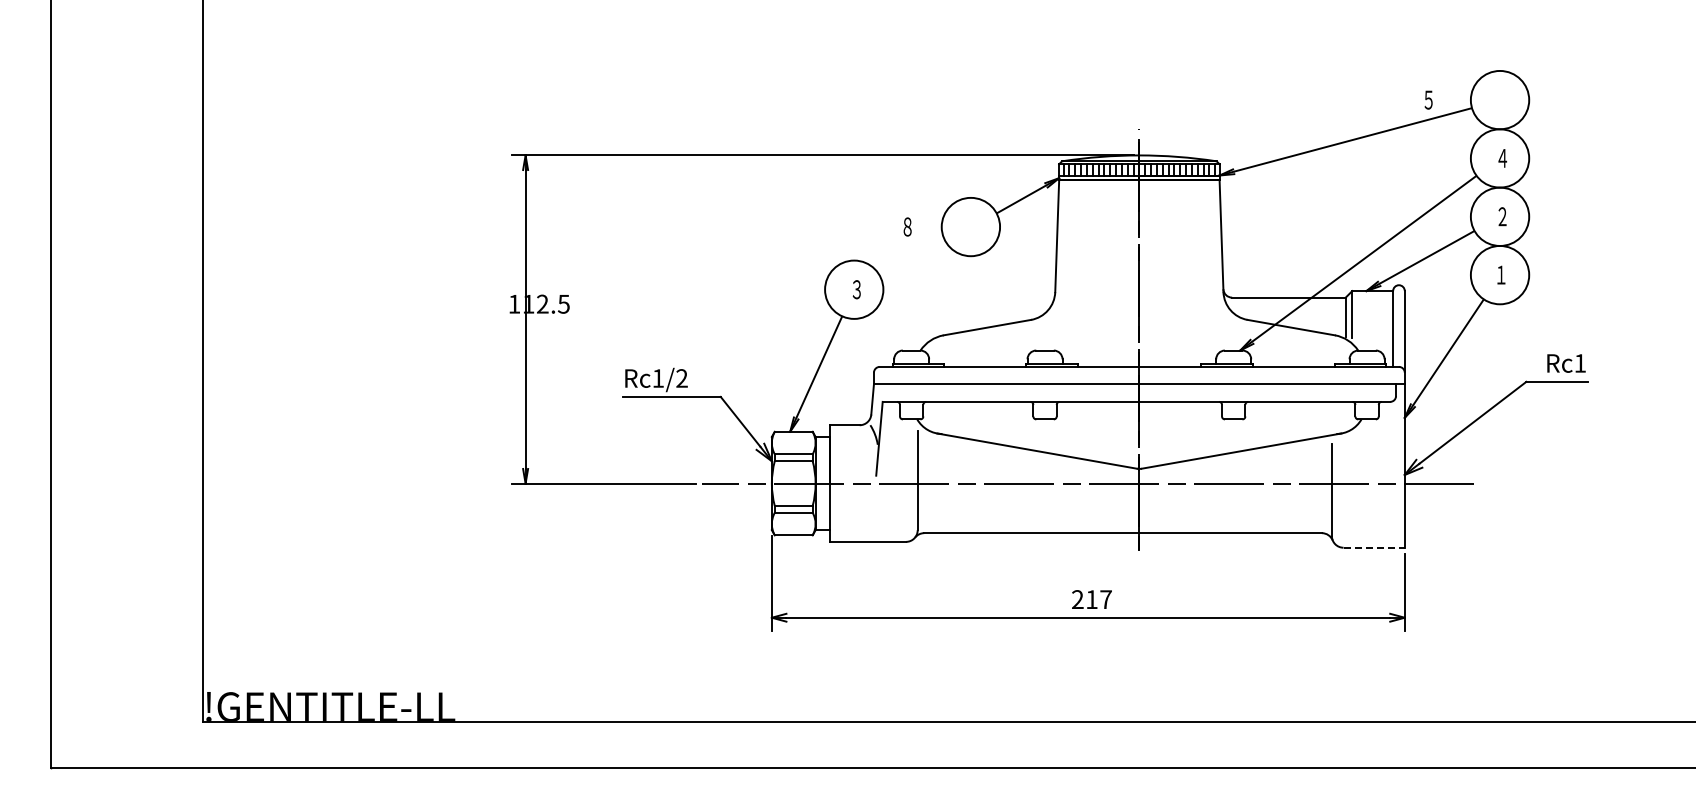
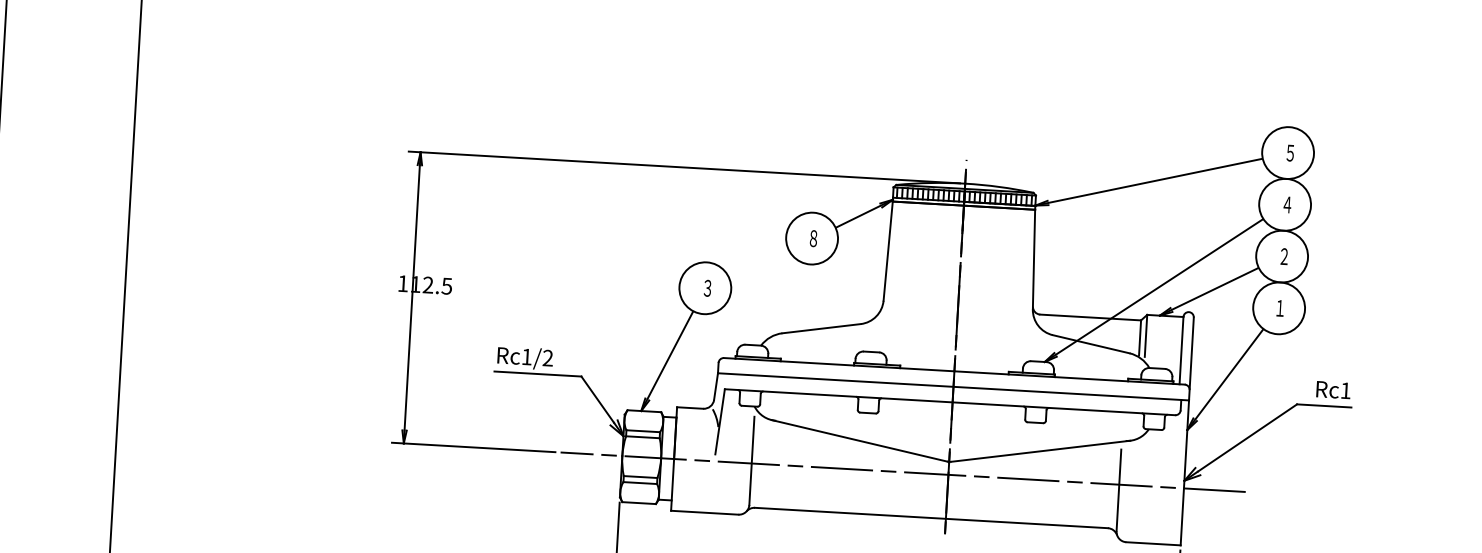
text: (1428, 99) -> (1290, 152), moved
text: (907, 226) -> (813, 238), moved
line: (1374, 547) -> (1153, 543), dashed -> solid

